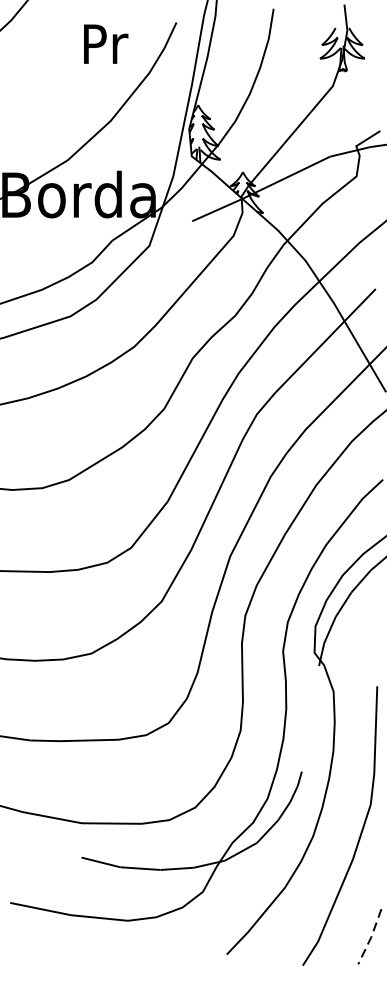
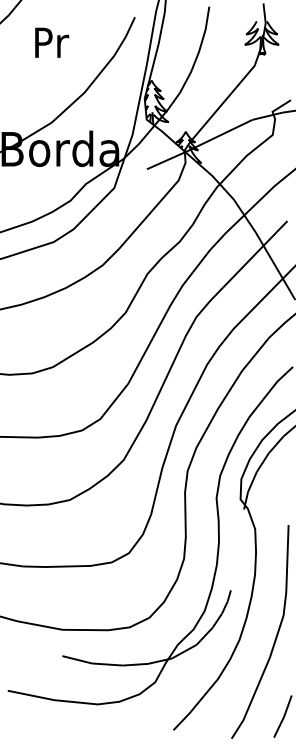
text: (106, 43) -> (52, 42), moved
line: (371, 936) -> (284, 716), dashed -> solid

